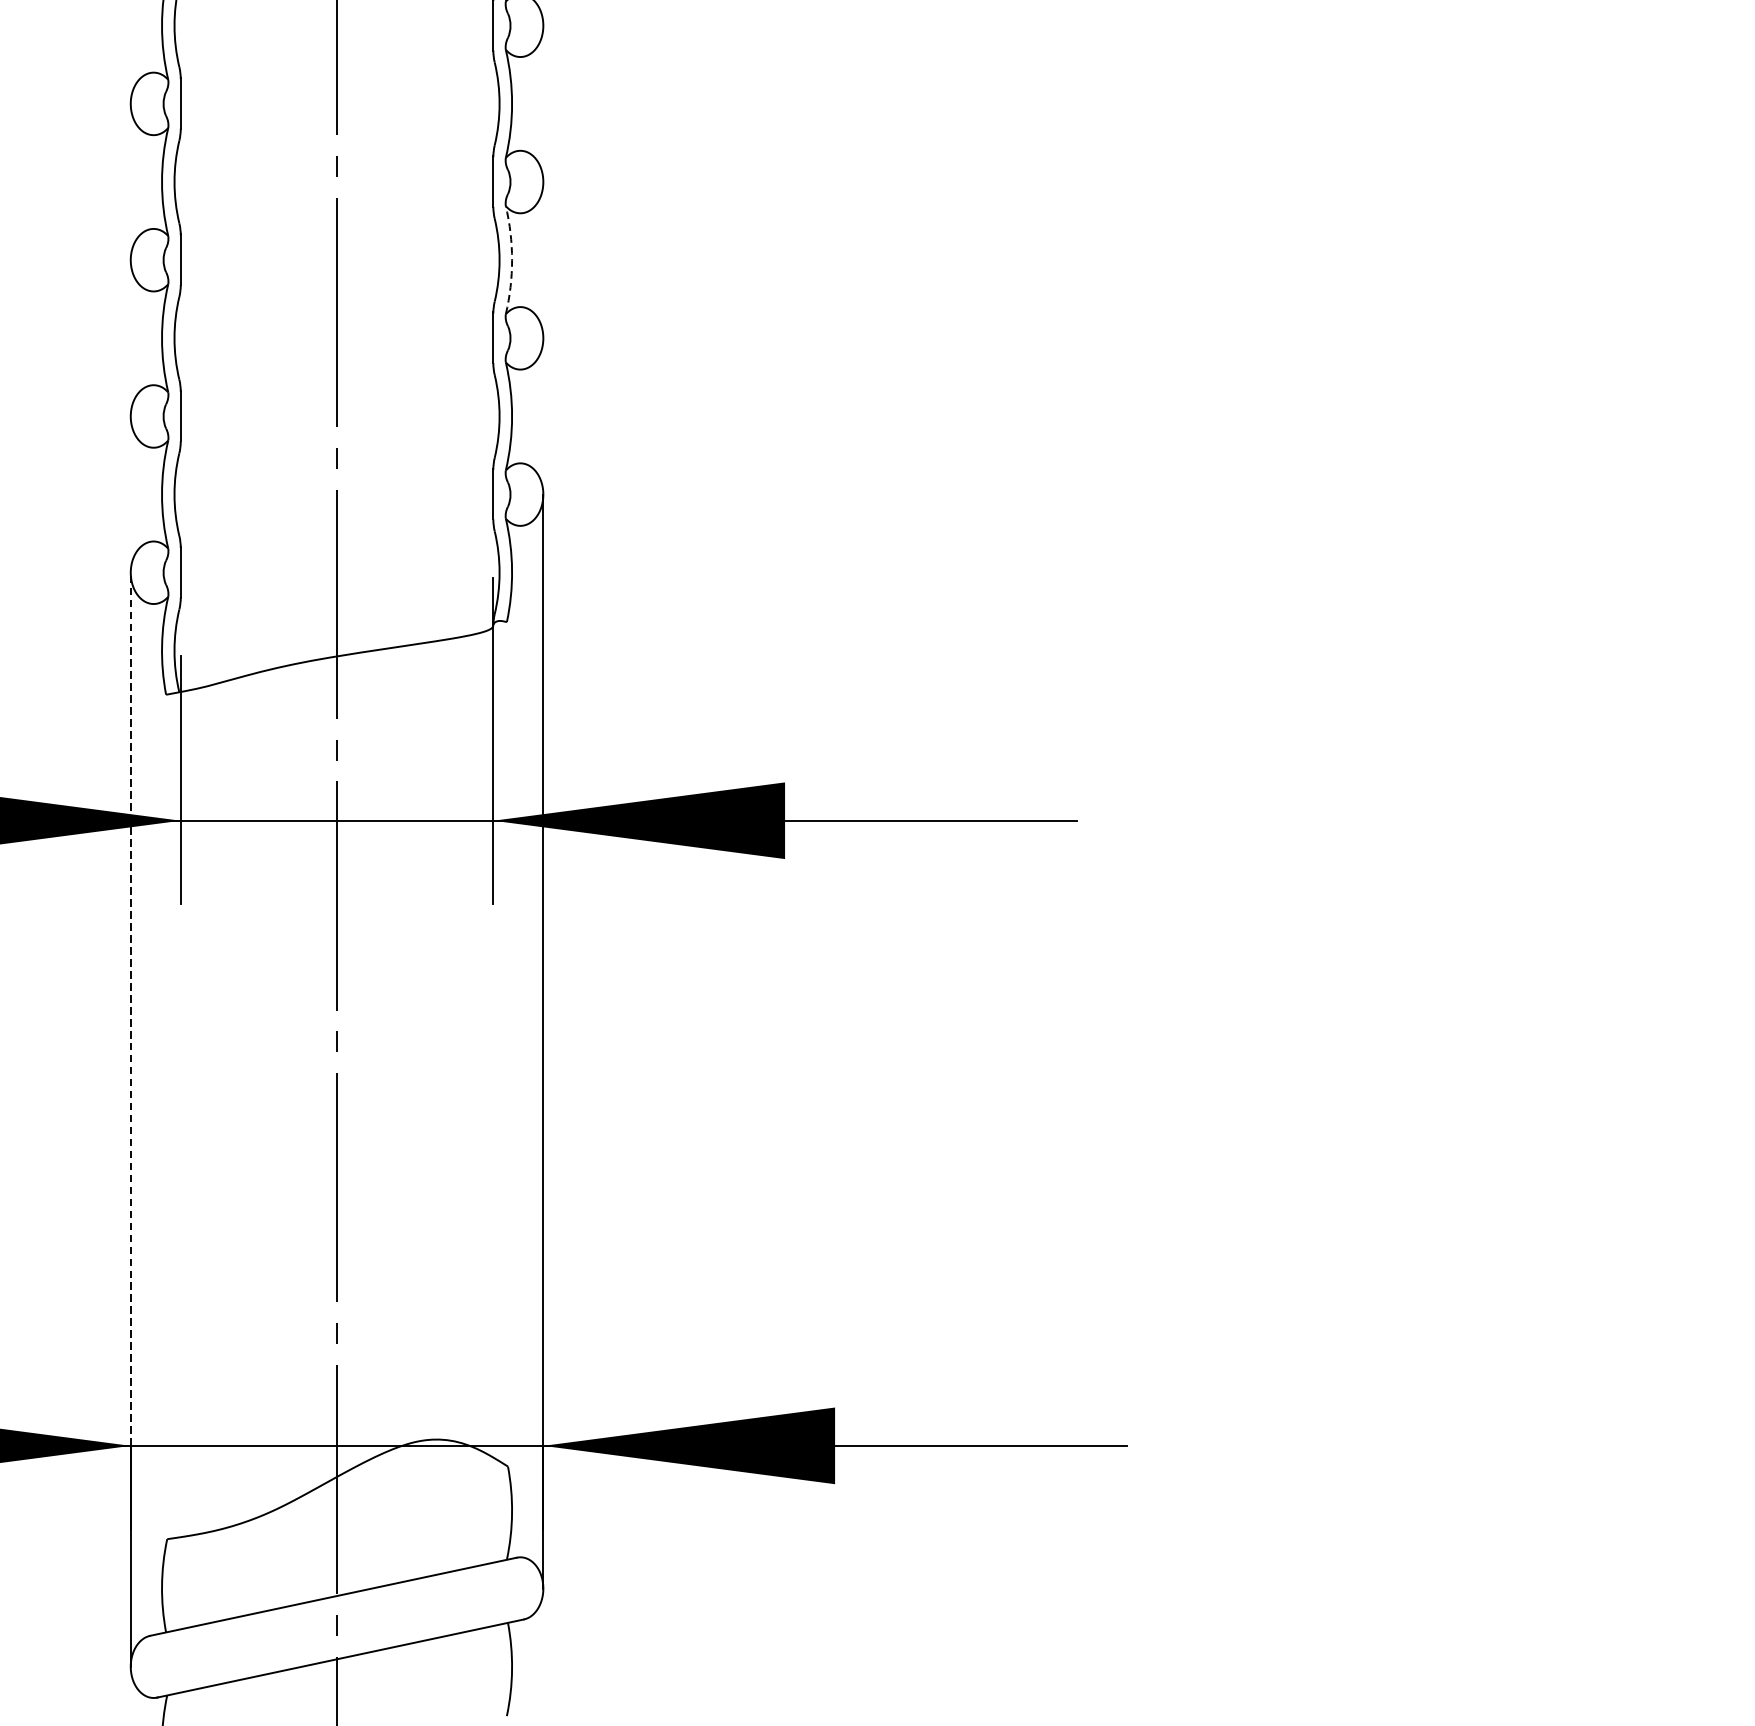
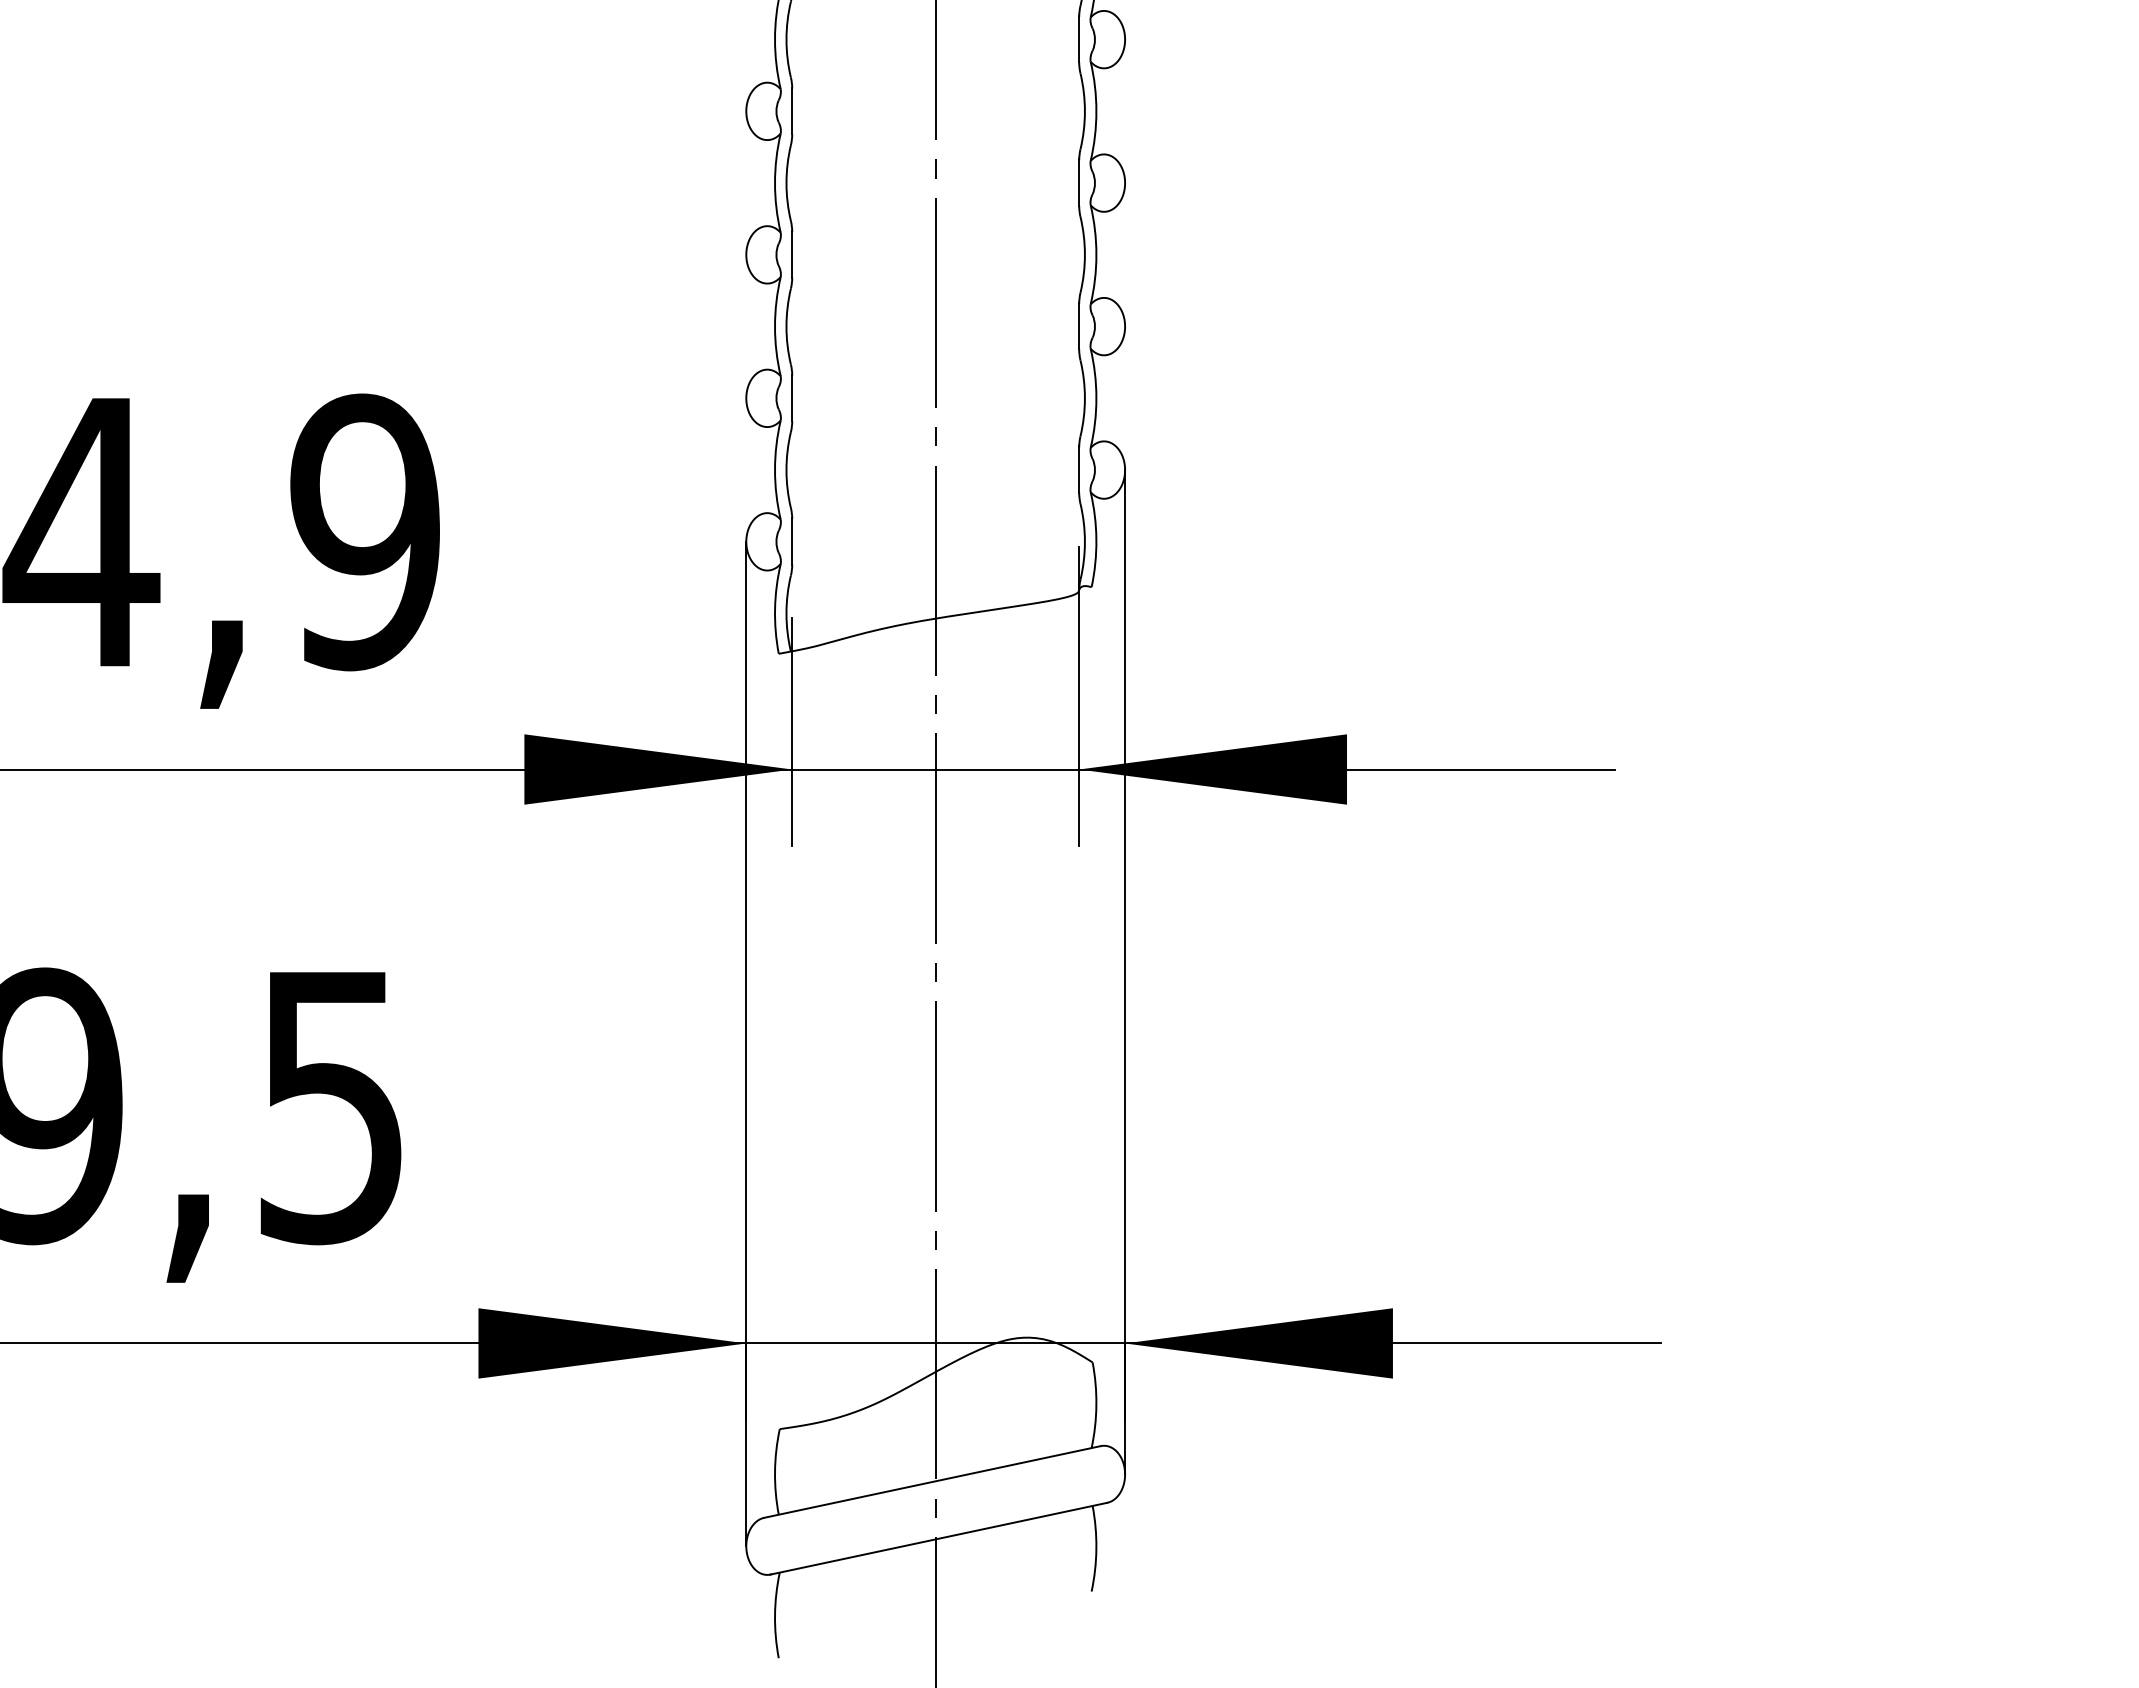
arc: (512, 259) -> (1096, 254), dashed -> solid
line: (130, 1009) -> (746, 942), dashed -> solid

